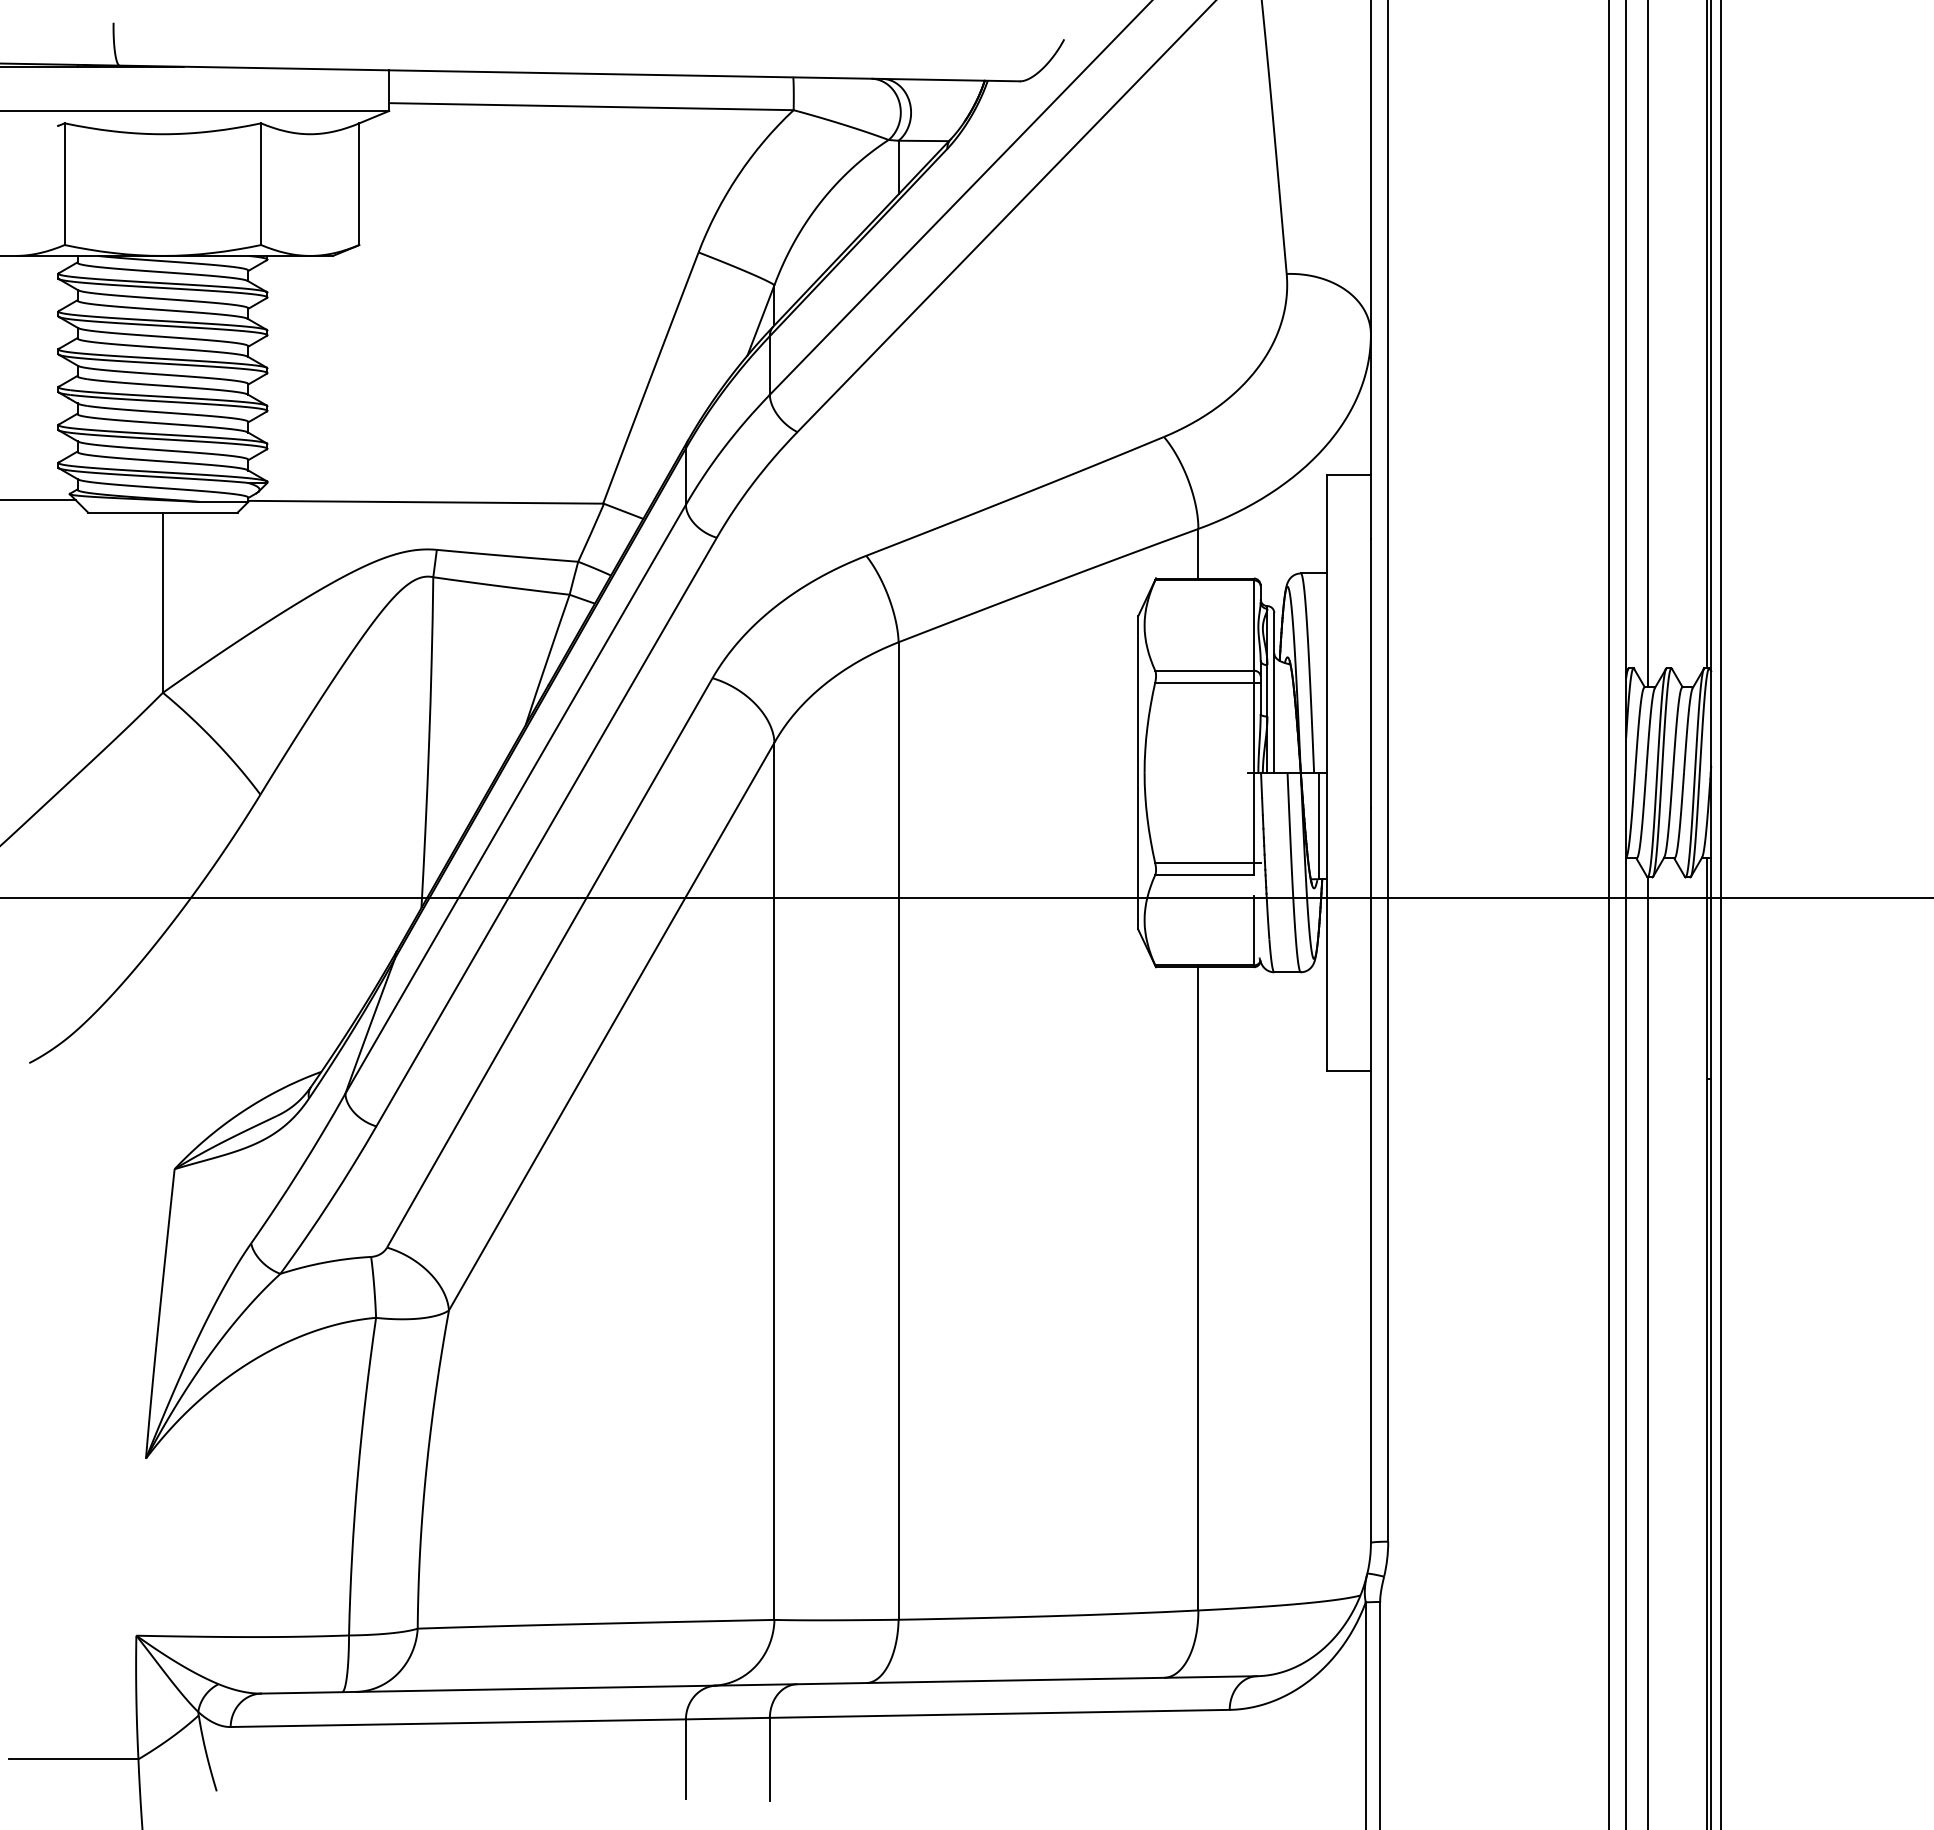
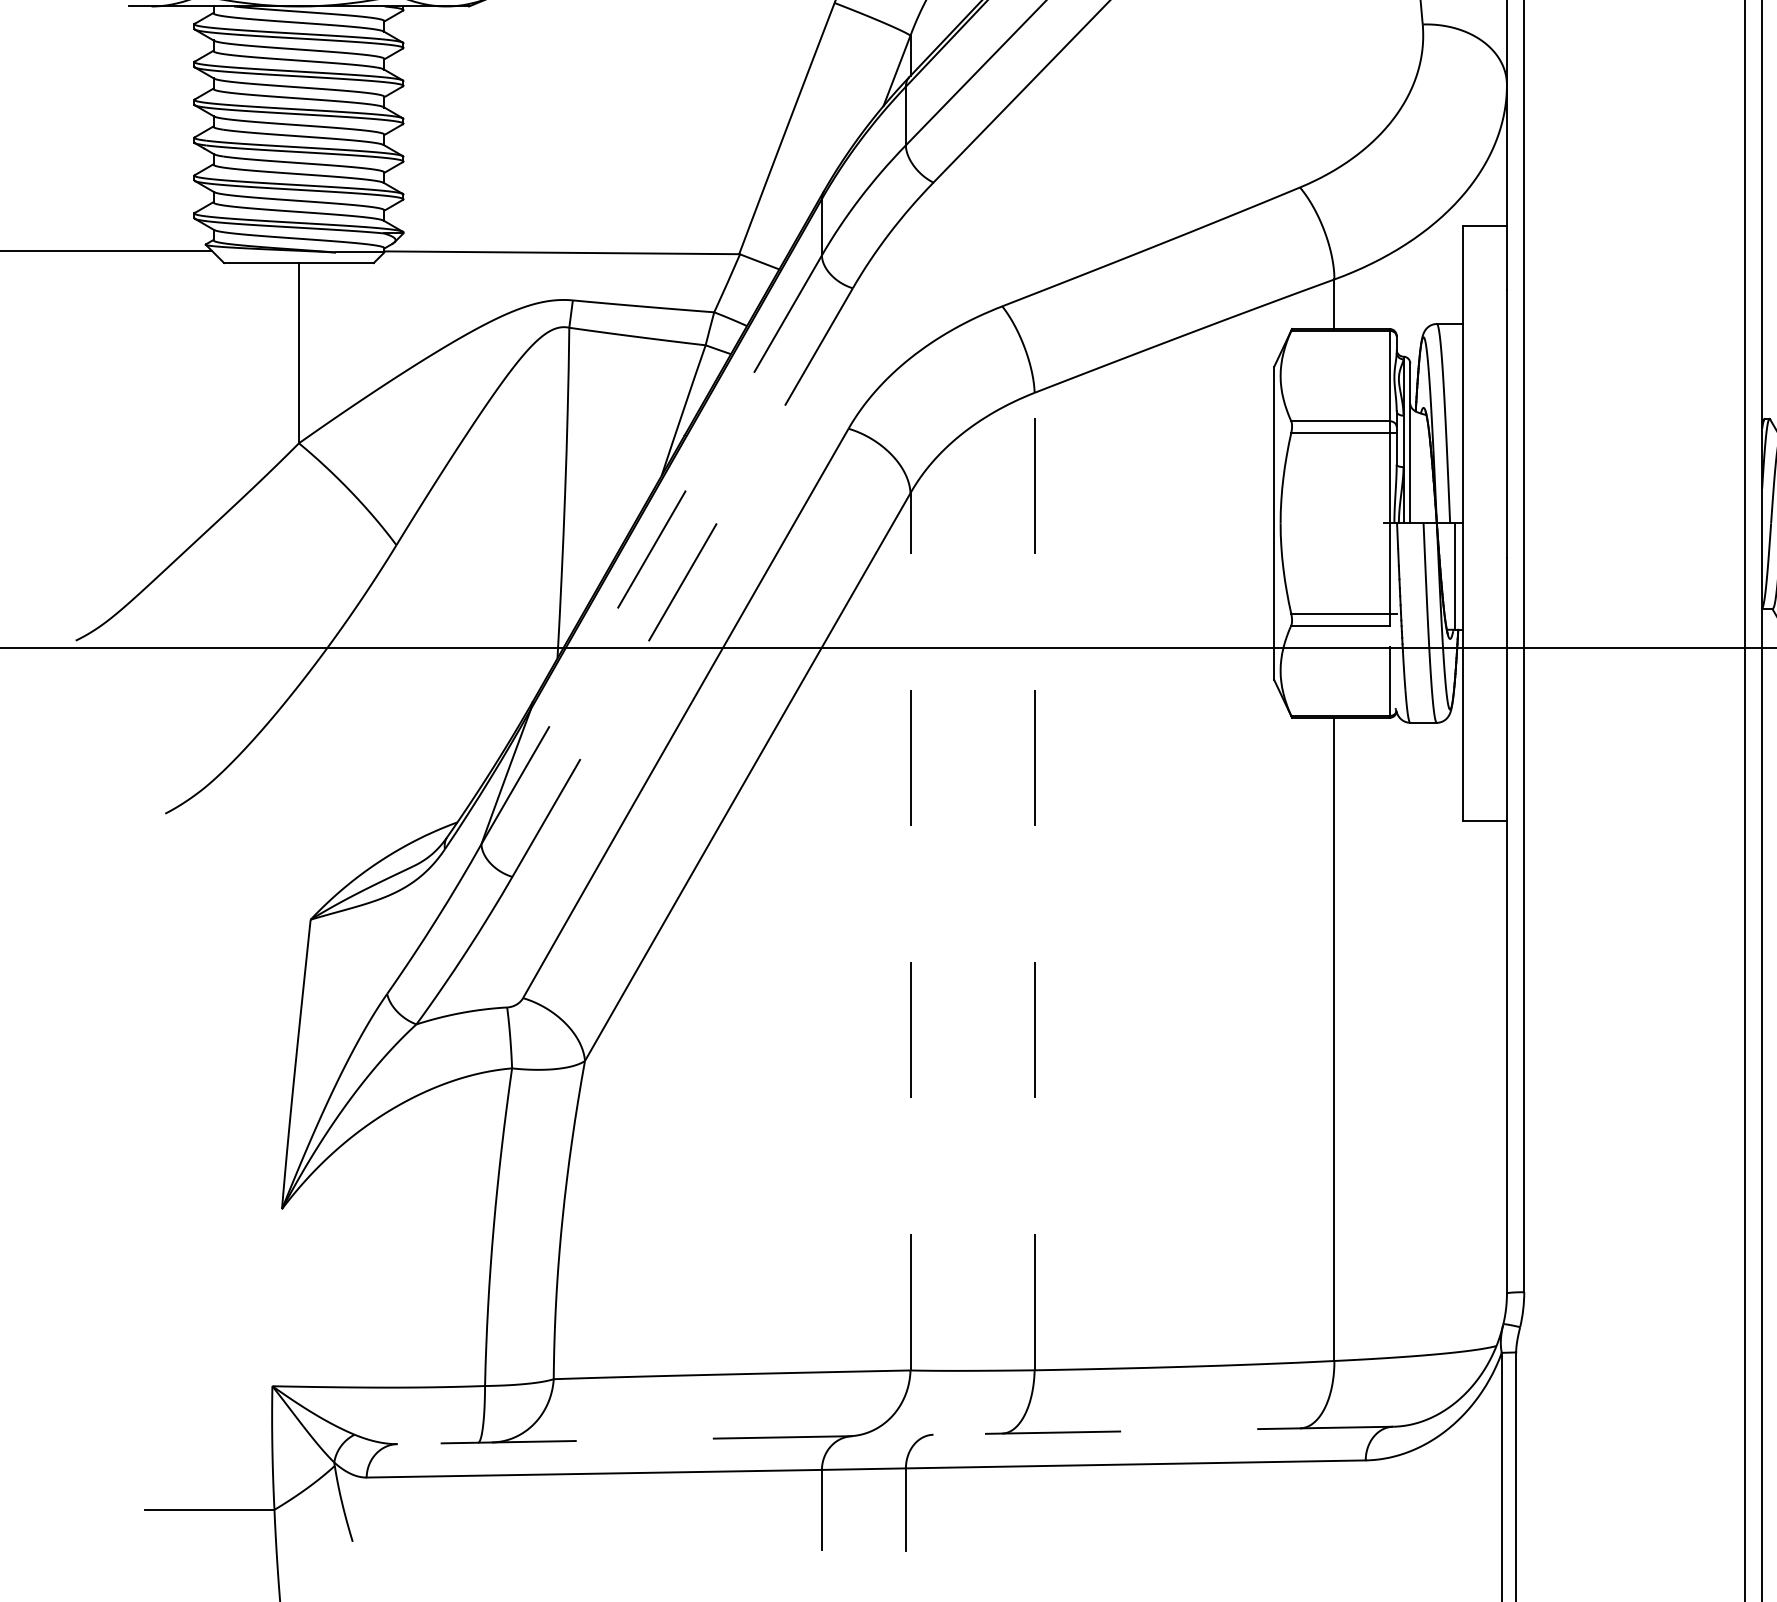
line: (515, 798) -> (651, 549), solid -> dashed
line: (546, 832) -> (682, 583), solid -> dashed
line: (898, 1131) -> (1034, 882), solid -> dashed
line: (774, 1181) -> (910, 932), solid -> dashed
line: (759, 1684) -> (895, 1435), solid -> dashed

